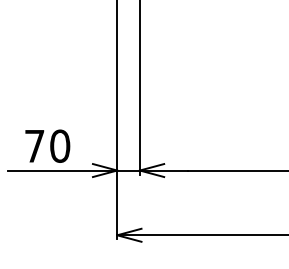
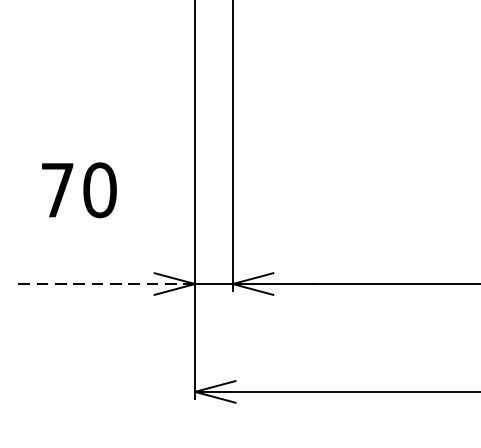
text: (47, 145) -> (78, 189), moved
line: (62, 170) -> (103, 283), solid -> dashed

